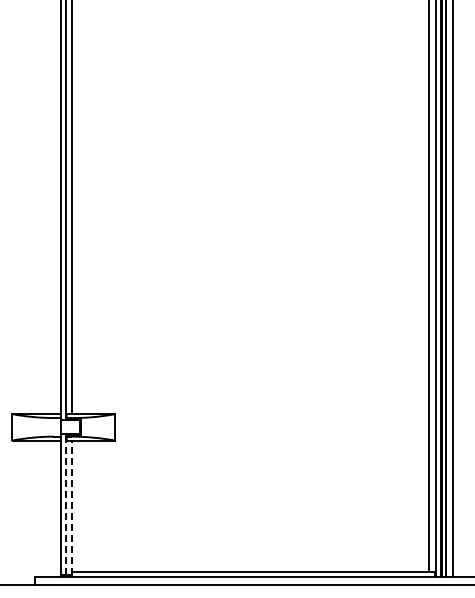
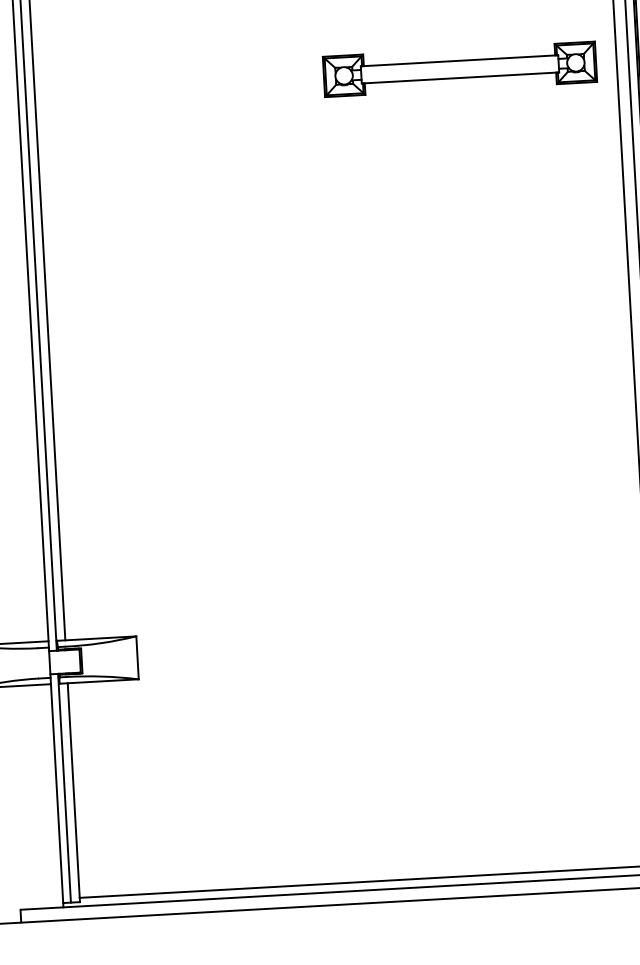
part: (332, 78) -> (460, 69), added
line: (65, 504) -> (63, 788), dashed -> solid
line: (71, 507) -> (73, 792), dashed -> solid

